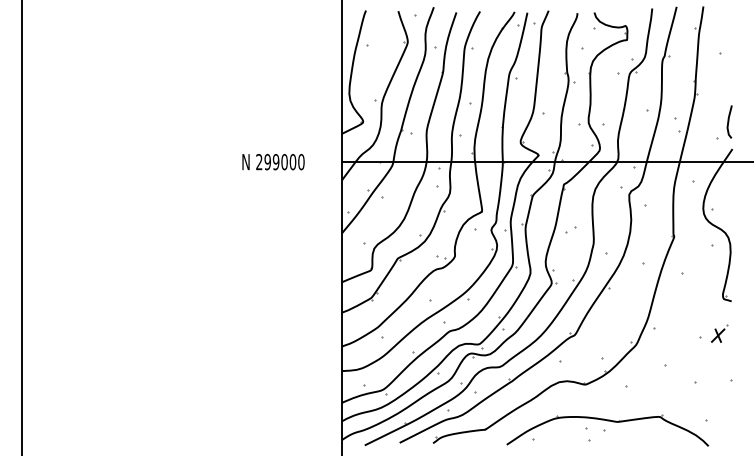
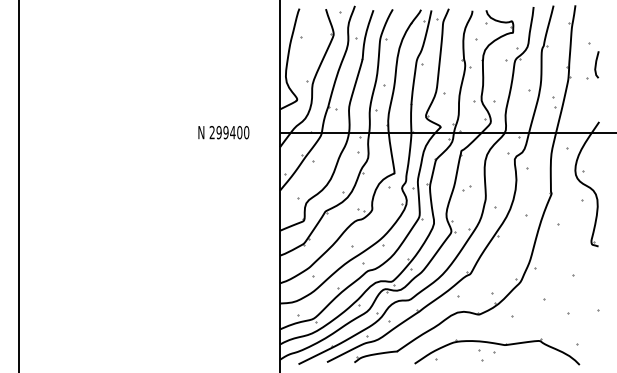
part: (724, 122) -> (592, 65), moved
text: (284, 161) -> (232, 132), 299000 -> 299400
part: (719, 333) -> (588, 272), removed

